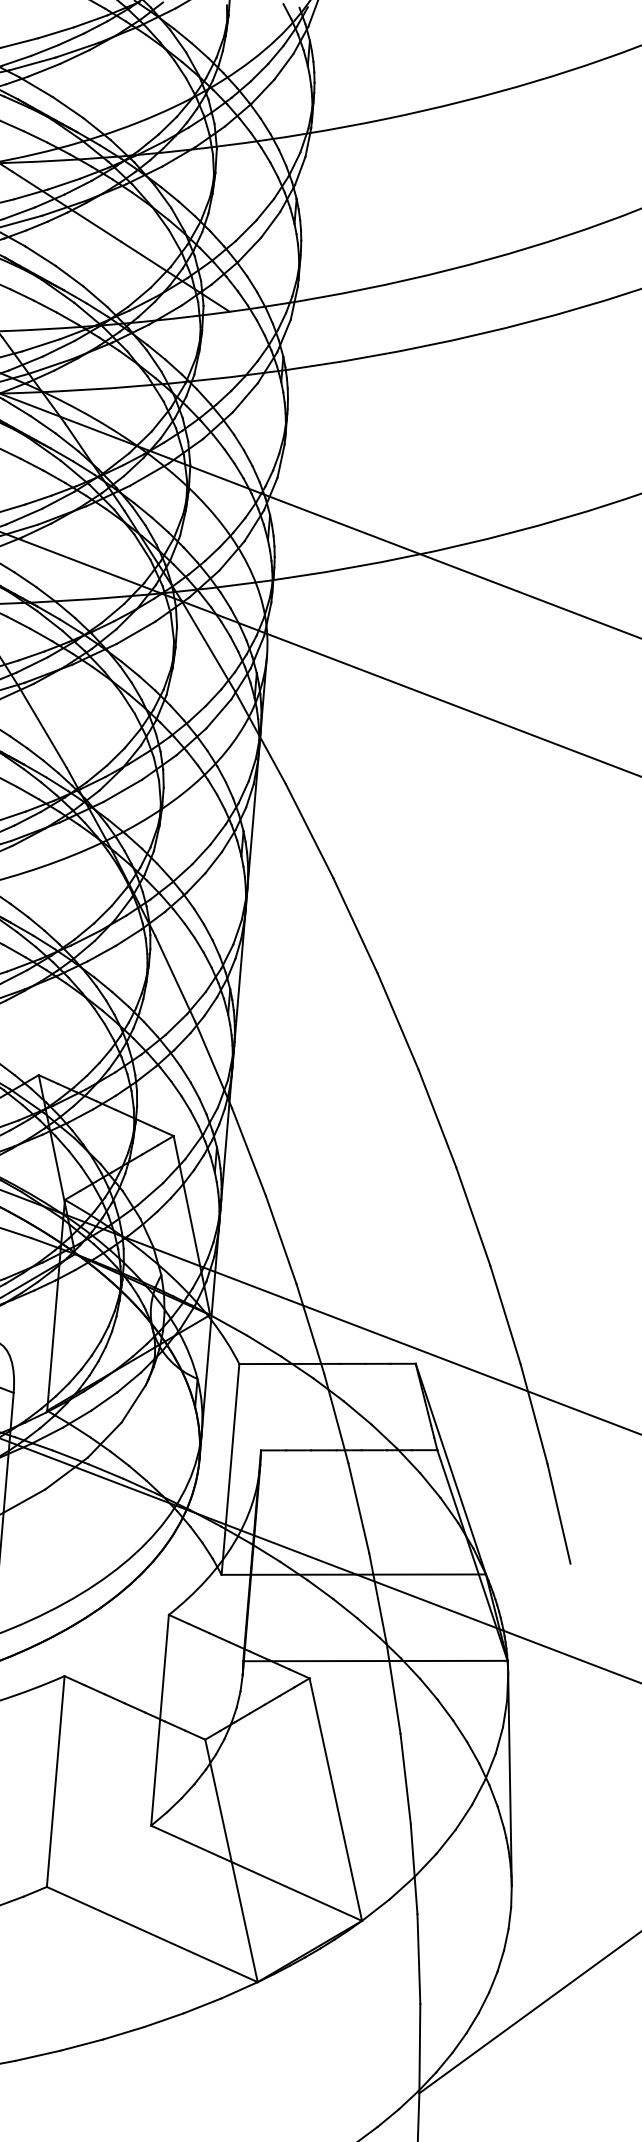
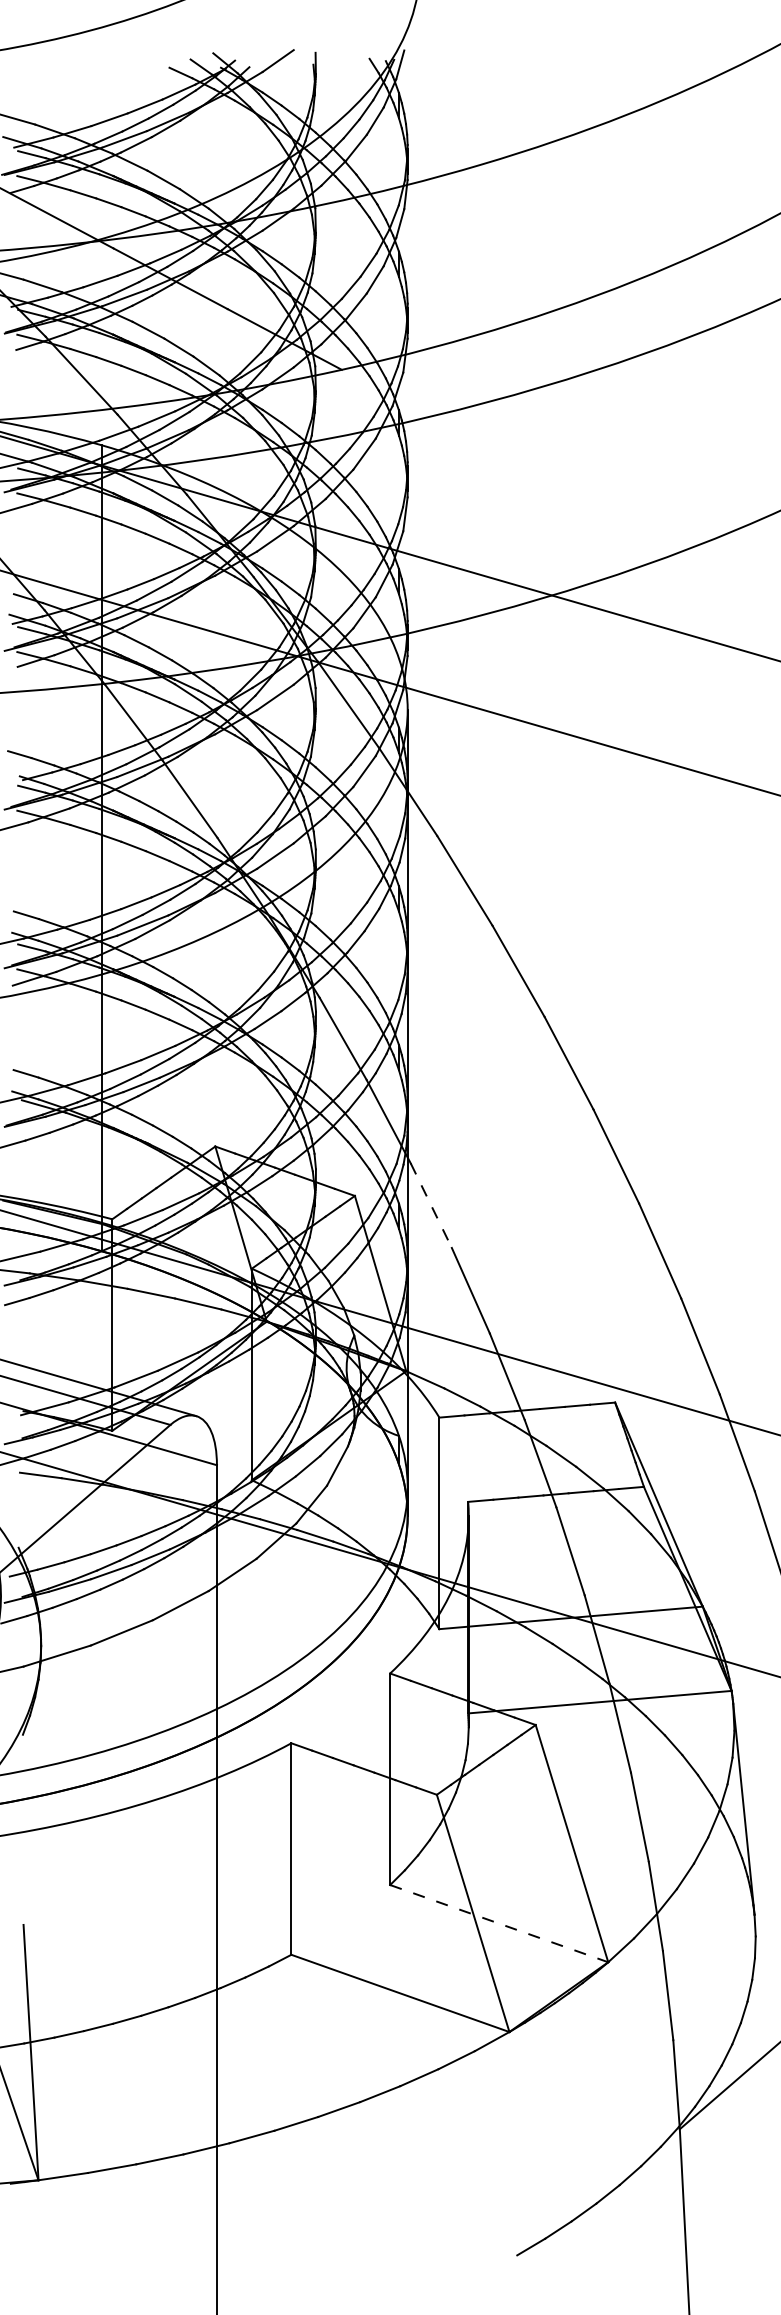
line: (249, 1152) -> (431, 1205), solid -> dashed
line: (256, 1873) -> (499, 1923), solid -> dashed

